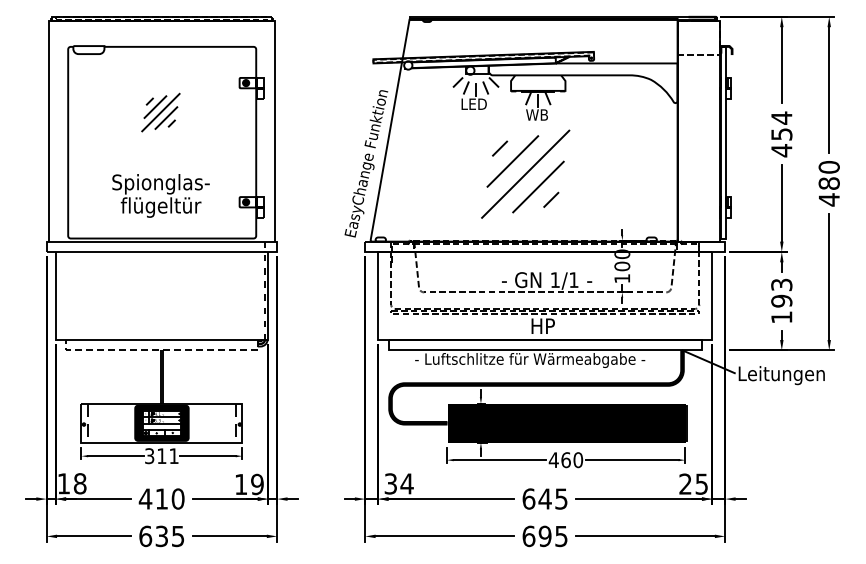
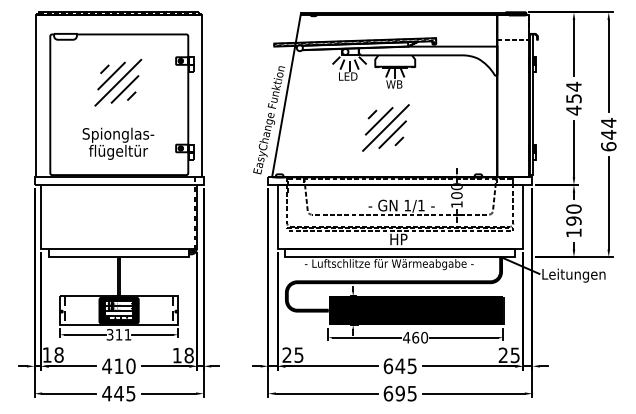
part: (160, 112) -> (118, 82), size x1.67
part: (525, 174) -> (385, 128), size x0.71
text: (828, 183) -> (608, 134), 480 -> 644
text: (781, 284) -> (573, 208), 193 -> 190
line: (161, 350) -> (118, 257), dashed -> solid
text: (398, 483) -> (292, 354), 34 -> 25
text: (257, 484) -> (189, 355), 19 -> 18
text: (153, 536) -> (112, 393), 635 -> 445

